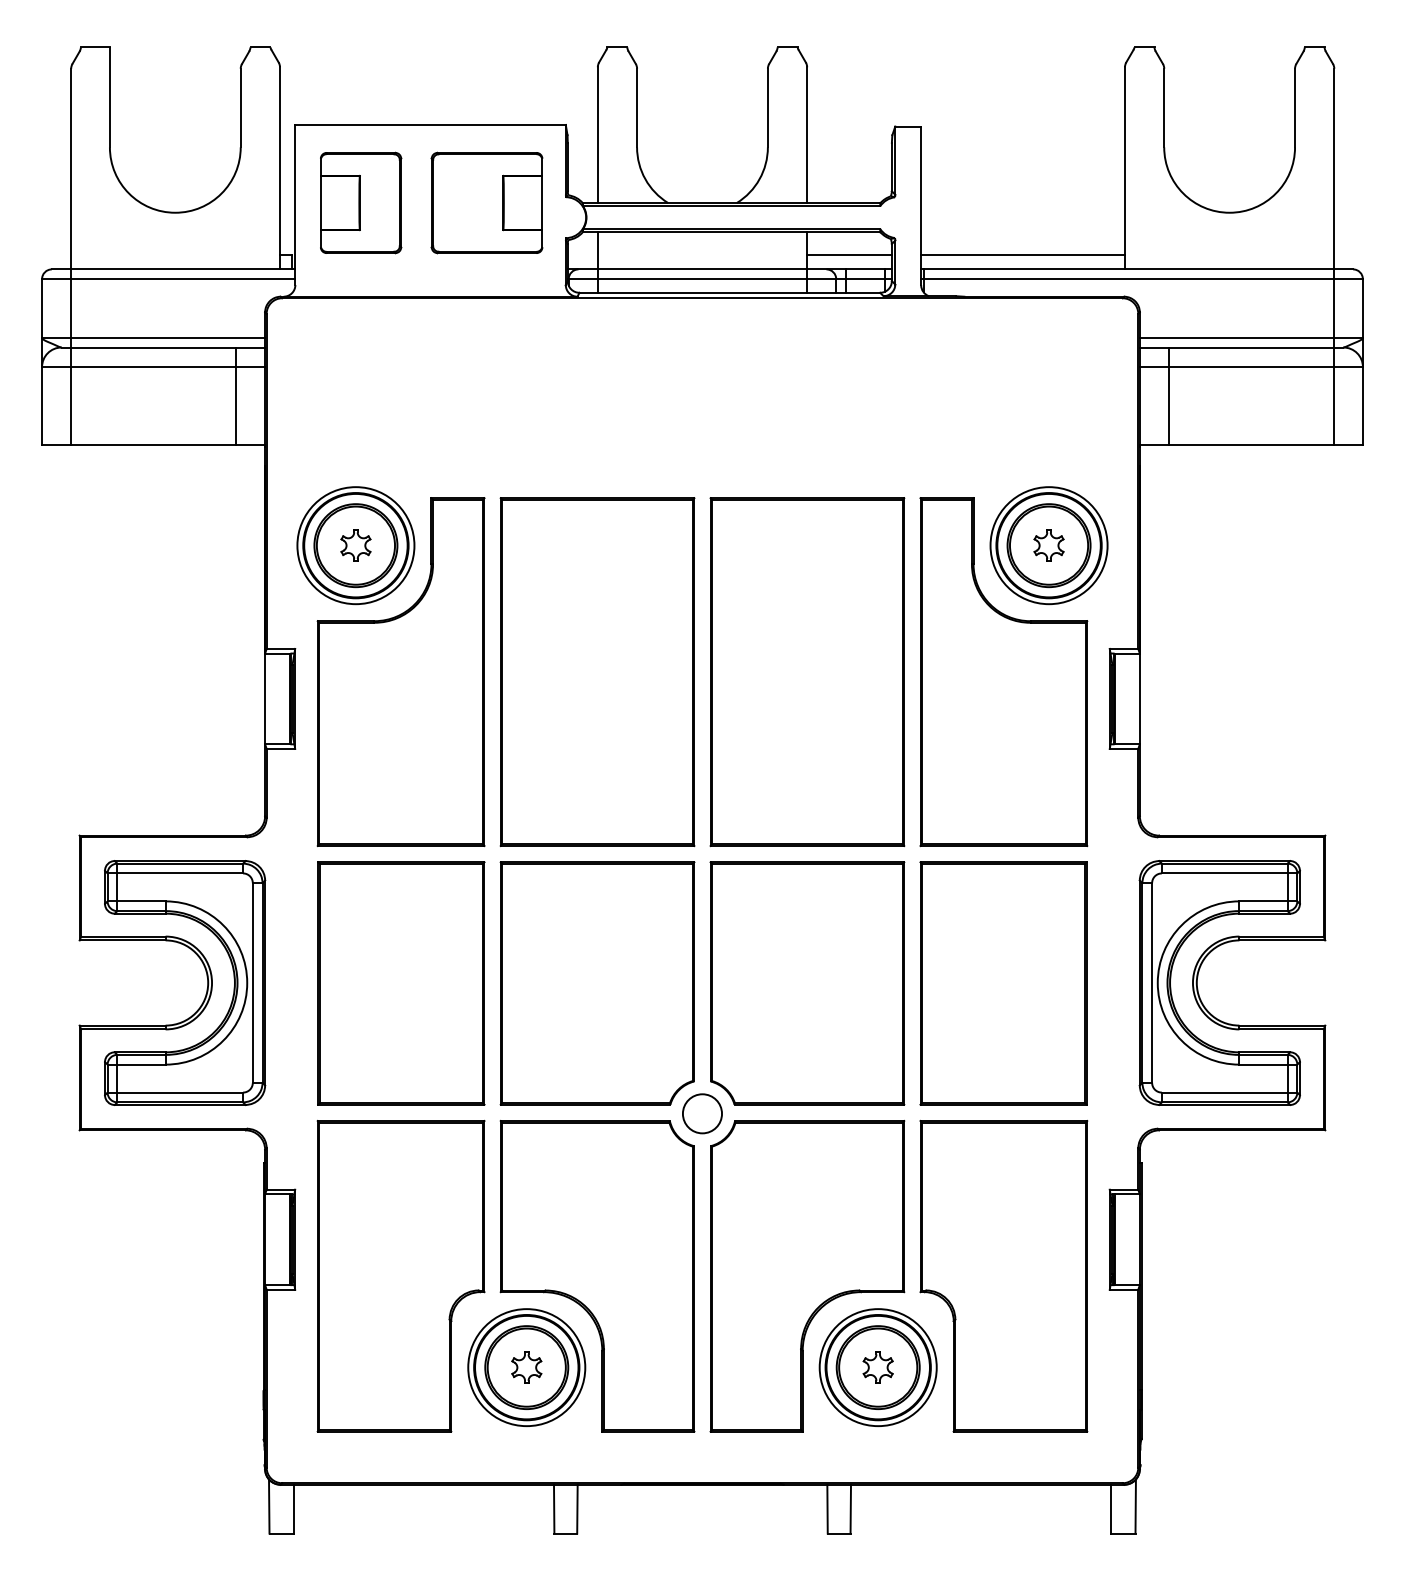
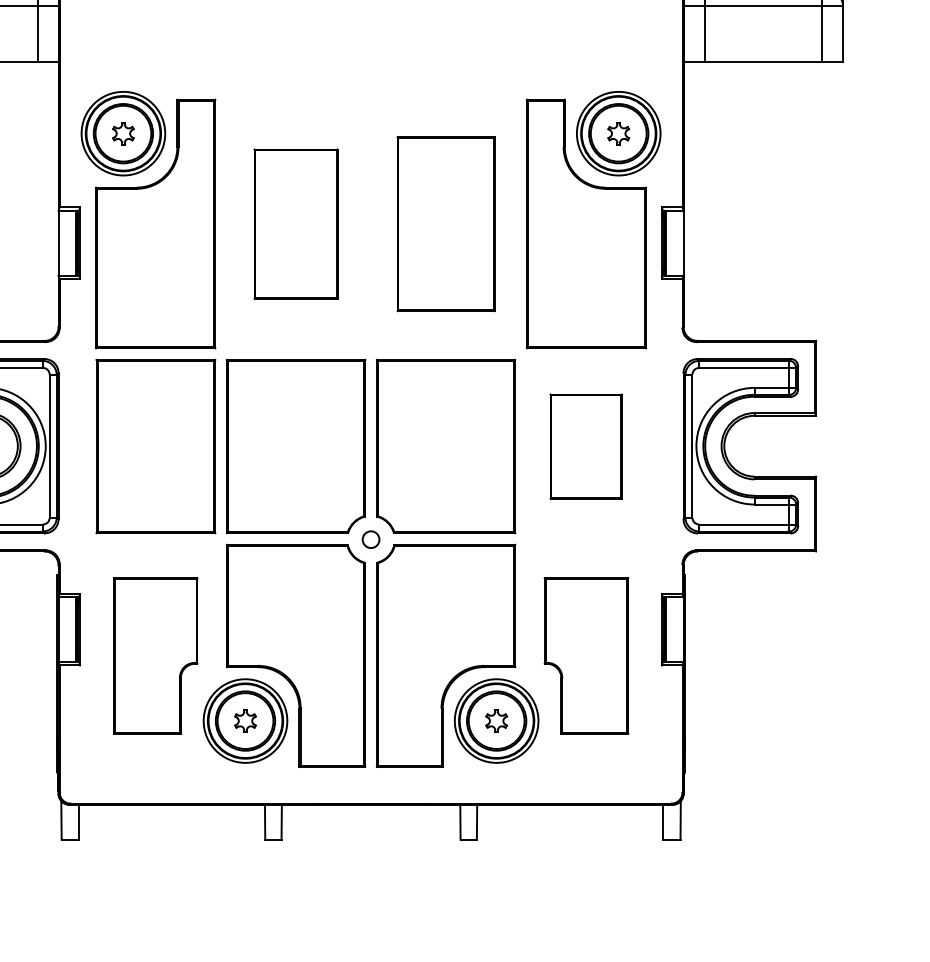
part: (597, 672) -> (296, 224), size x0.6
part: (807, 672) -> (446, 224), size x0.7
part: (1003, 983) -> (586, 446), size x0.6
circle: (702, 1113) -> (371, 539), size x0.6
part: (400, 1276) -> (155, 655), size x0.7
part: (1003, 1276) -> (586, 655), size x0.7

